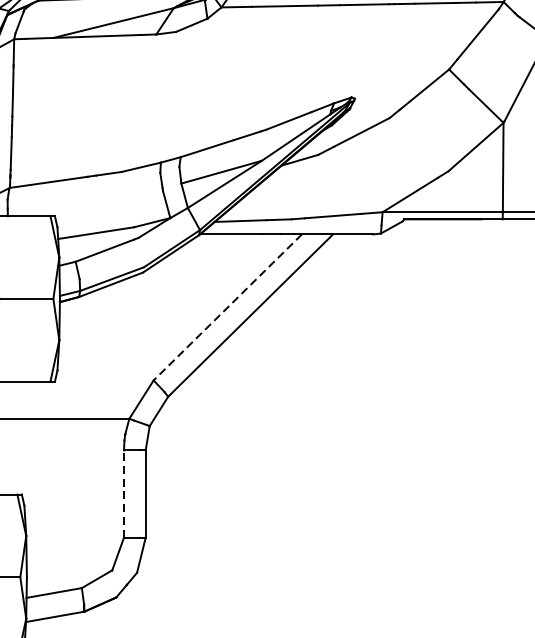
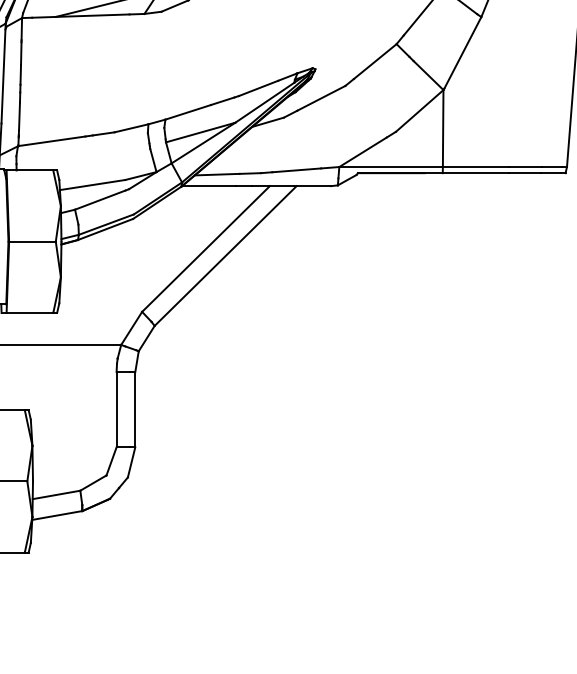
line: (228, 307) -> (206, 249), dashed -> solid
line: (123, 493) -> (116, 409), dashed -> solid

